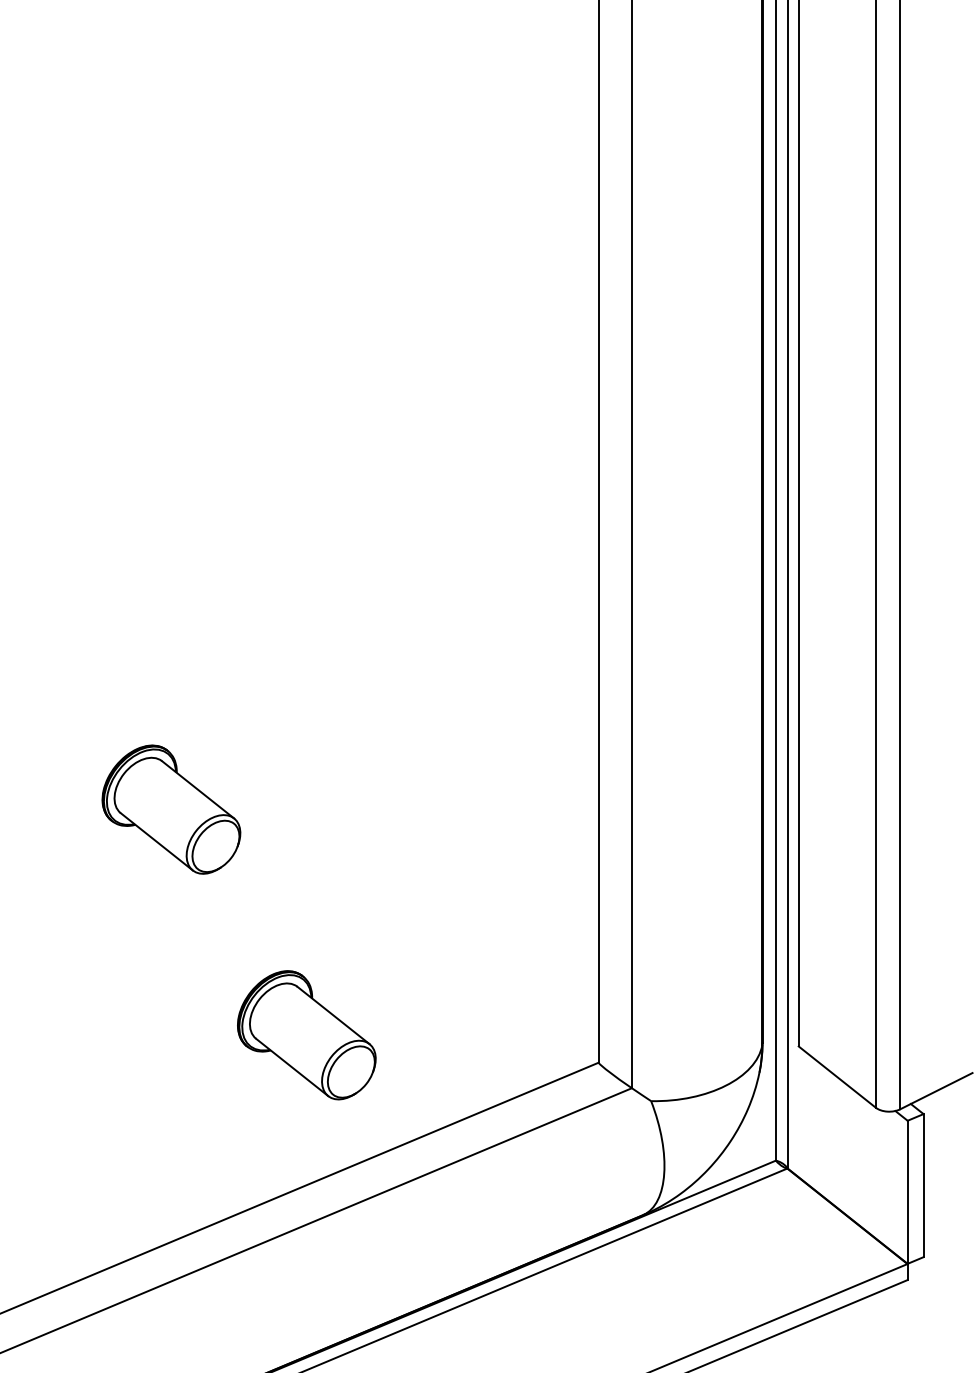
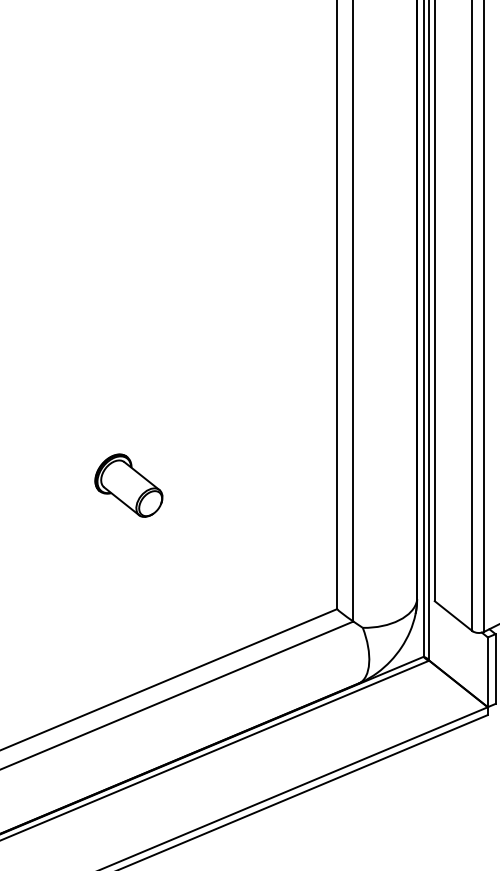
part: (305, 1034) -> (194, 595), removed

